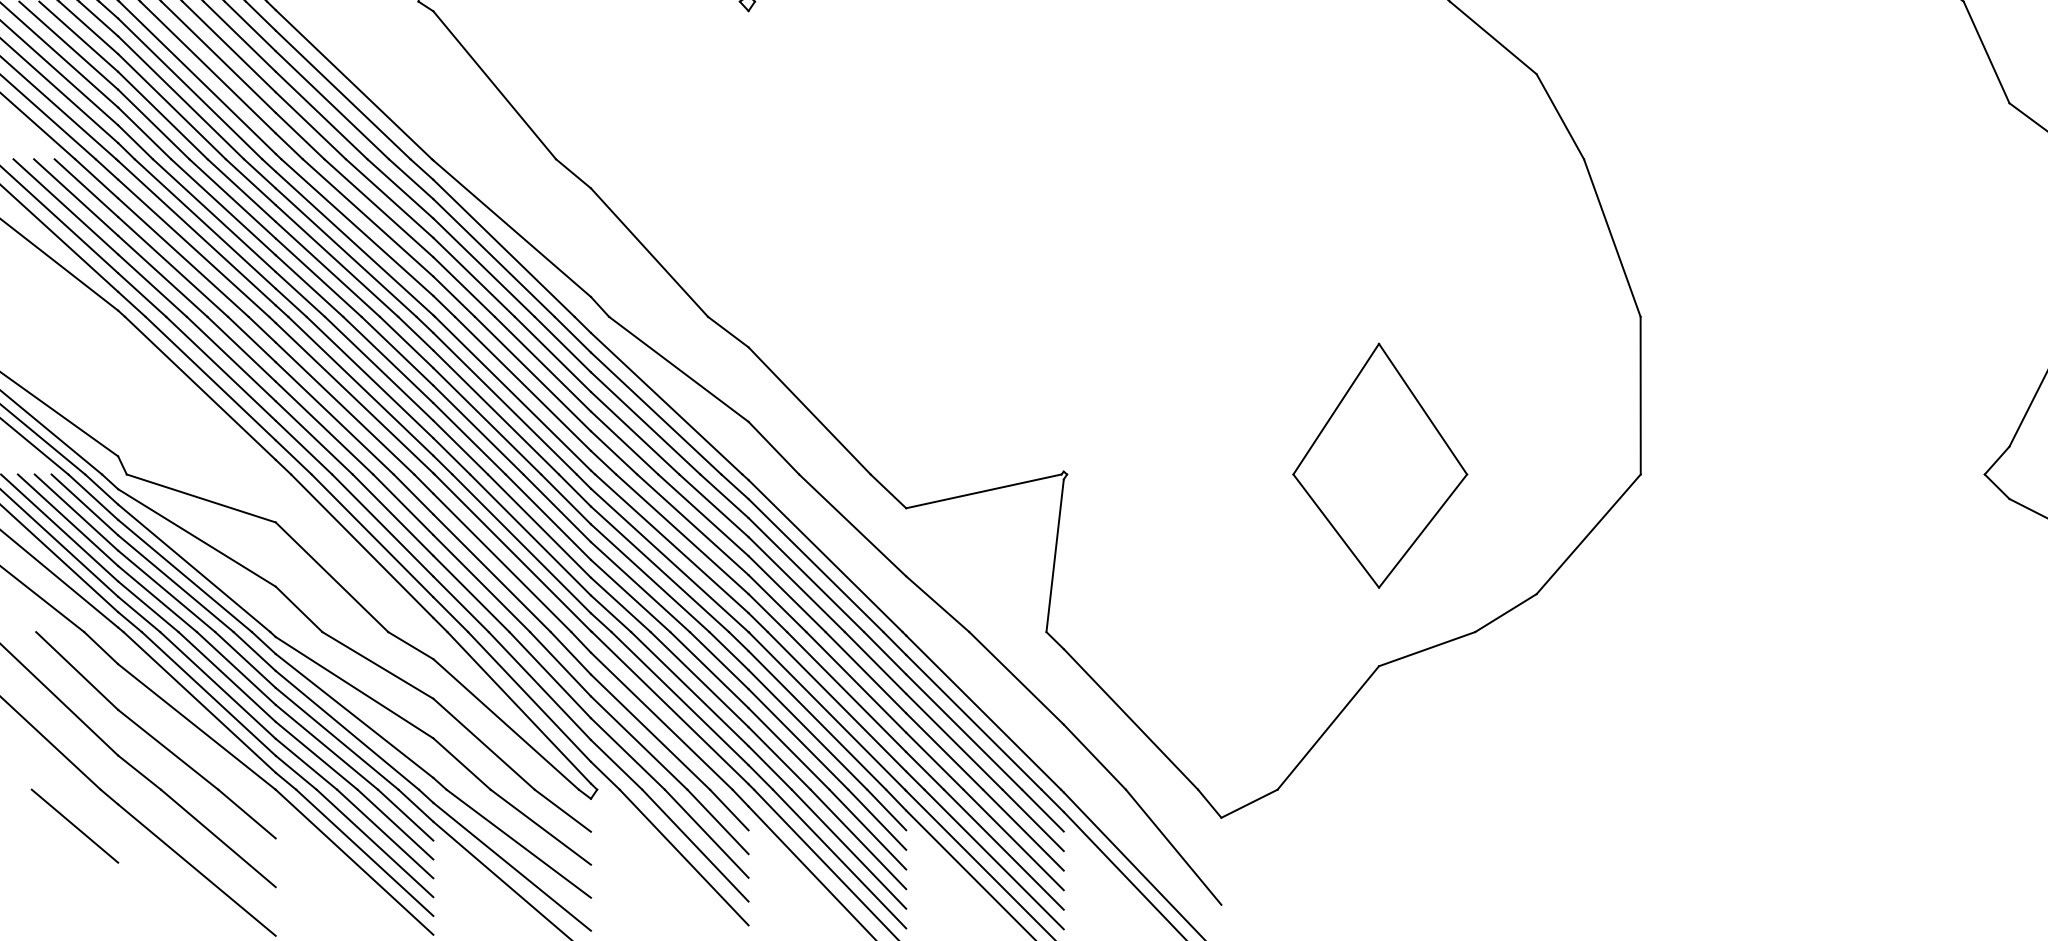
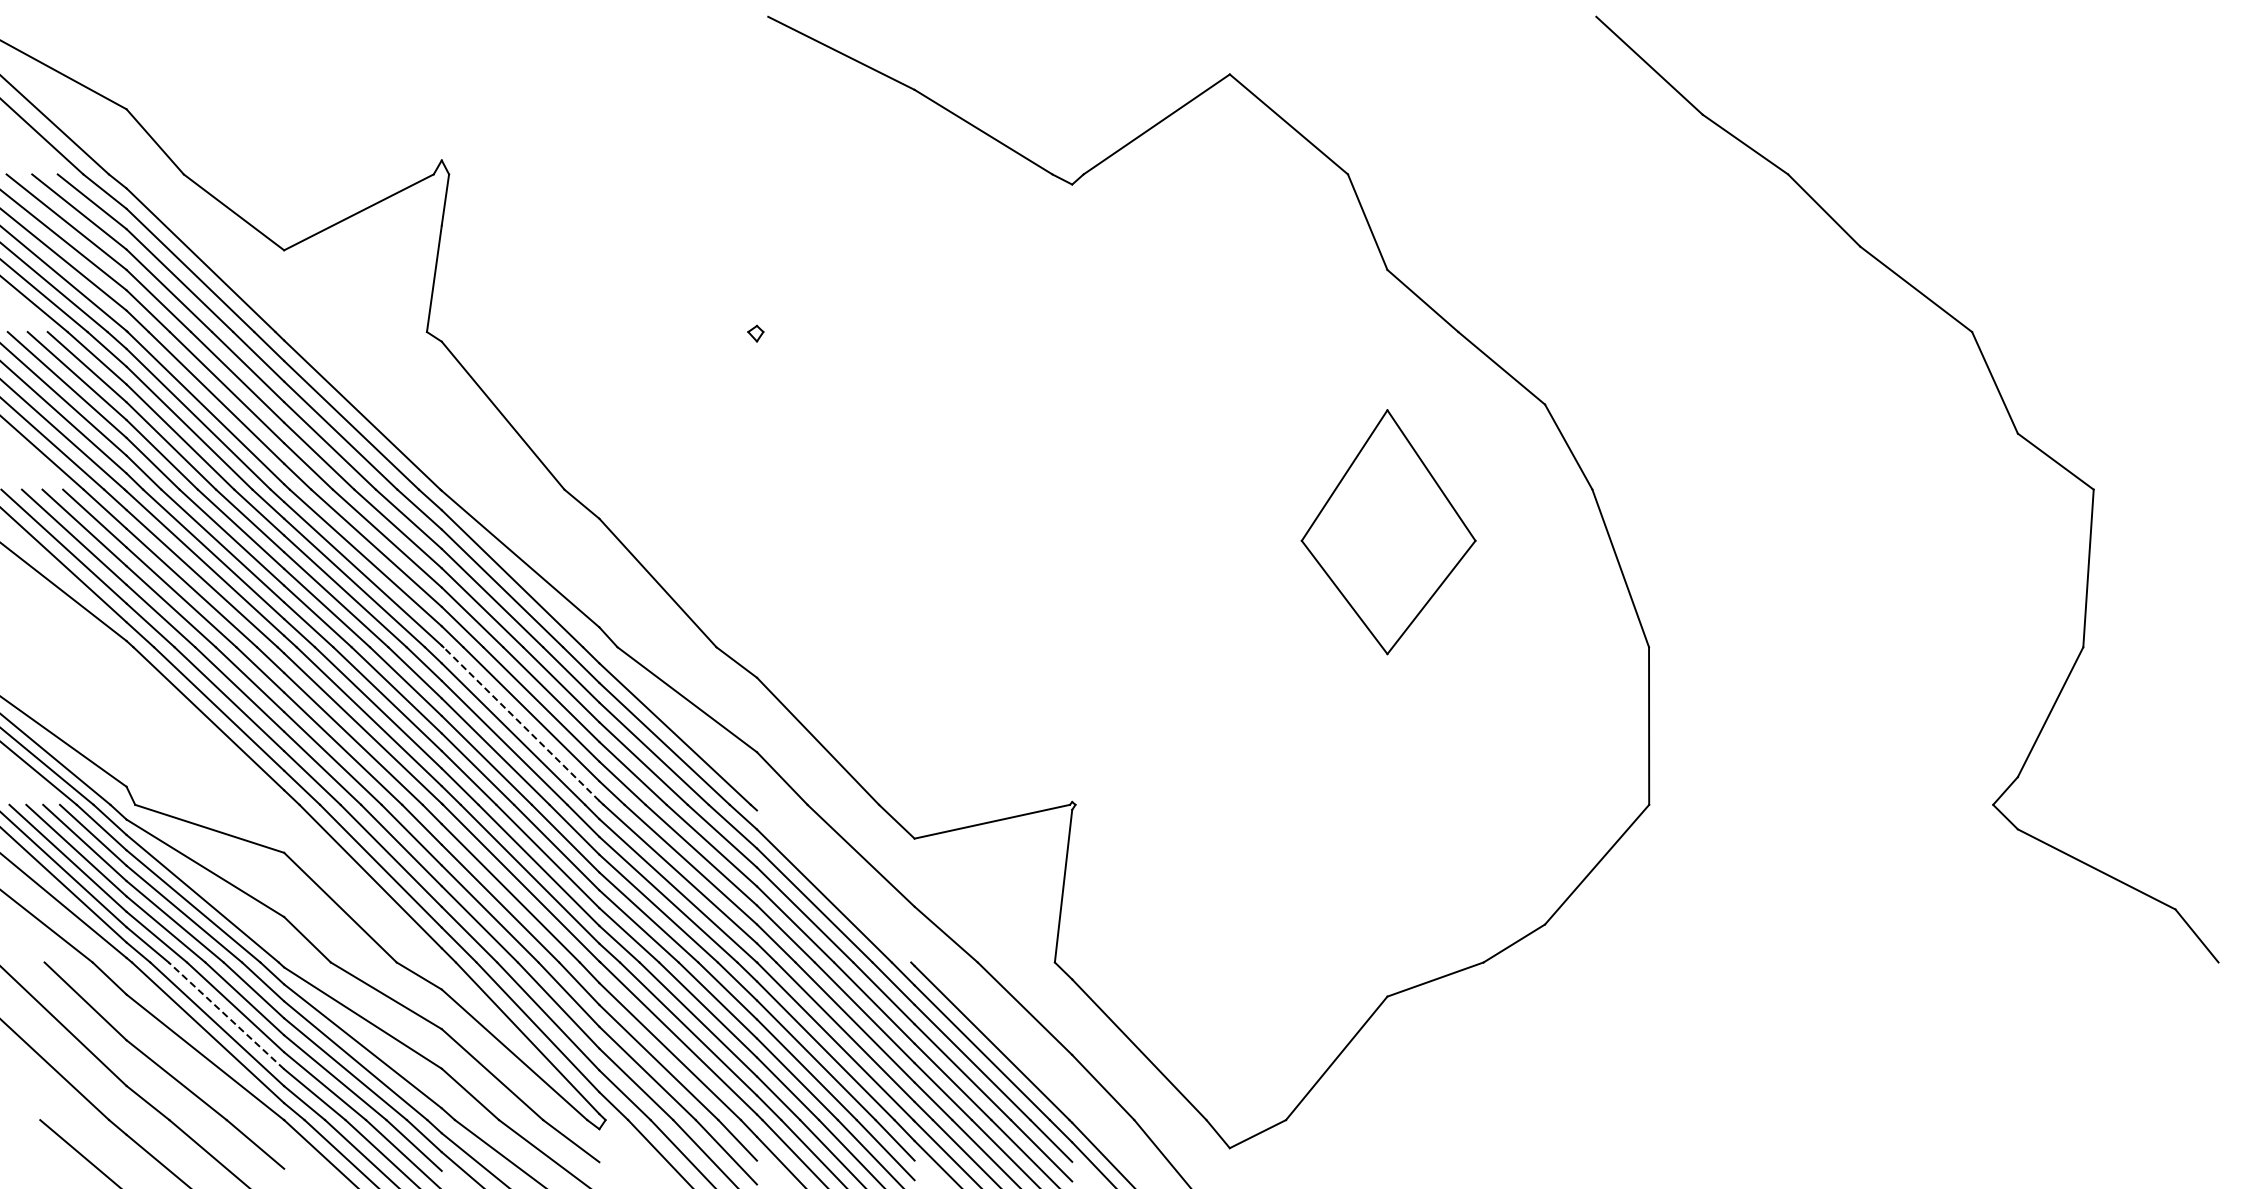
line: (513, 393) -> (521, 723), solid -> dashed
part: (1380, 466) -> (1388, 532), moved
line: (826, 556) -> (834, 886), removed
line: (218, 685) -> (226, 1015), solid -> dashed

